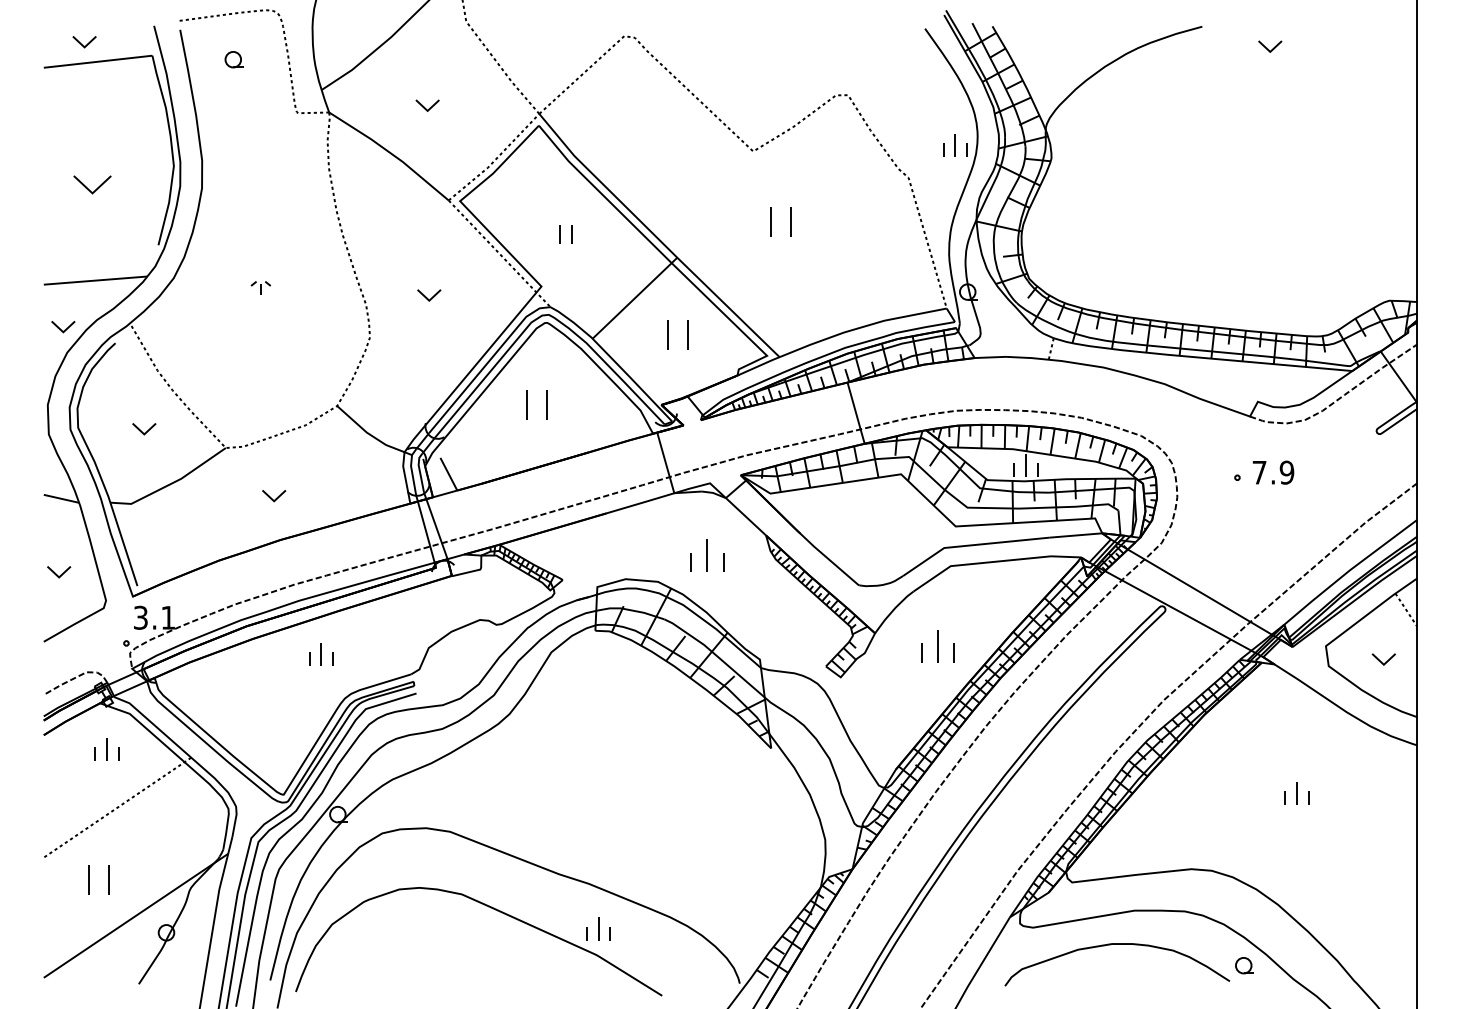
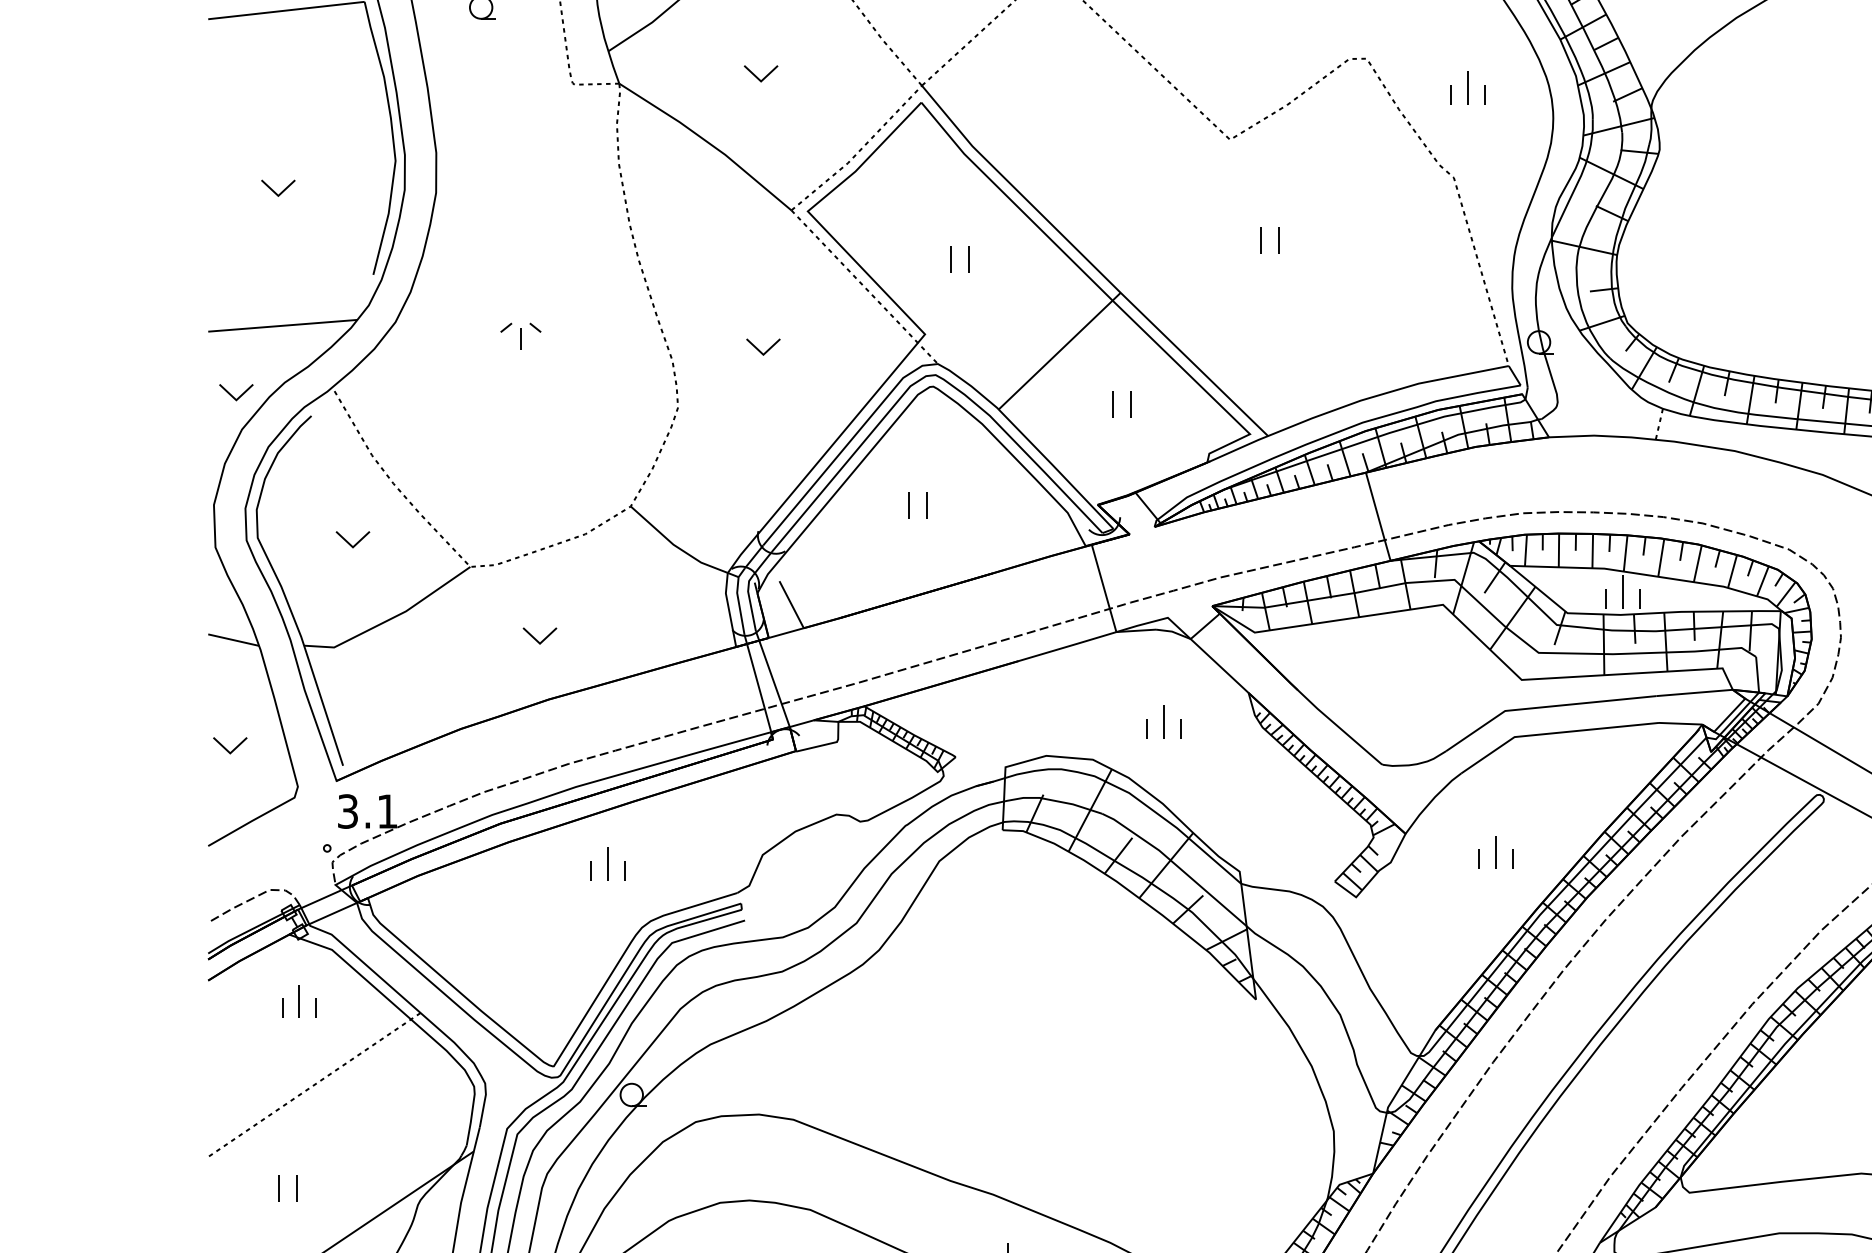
part: (955, 145) -> (1468, 87), moved
part: (92, 185) -> (278, 188), size x0.62
part: (780, 221) -> (1269, 240), size x0.62
part: (260, 287) -> (520, 335), size x1.43
part: (678, 335) -> (1122, 404), size x0.62
part: (536, 404) -> (917, 504), size x0.62
part: (707, 555) -> (1164, 721), size x0.71
part: (937, 645) -> (1495, 851), size x0.71
part: (99, 879) -> (288, 1188), size x0.62

